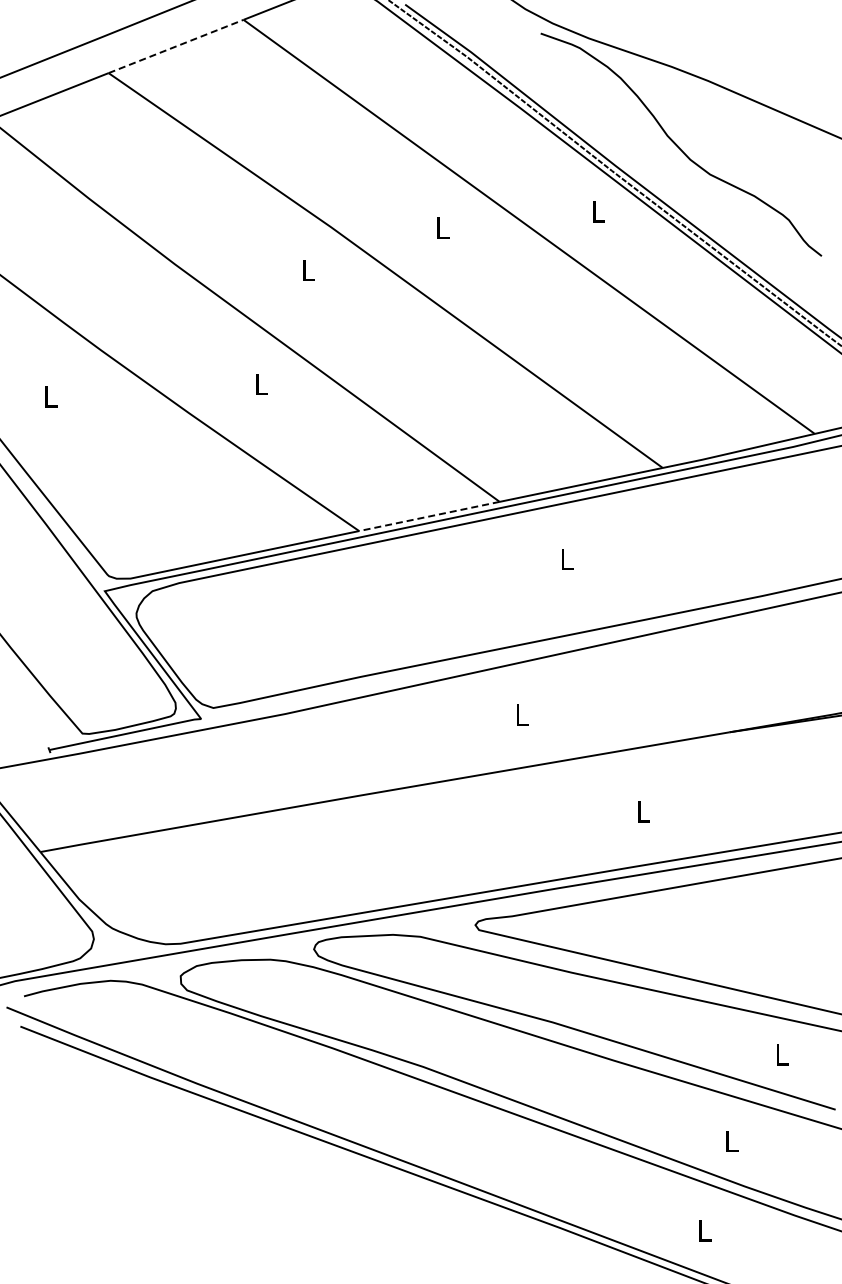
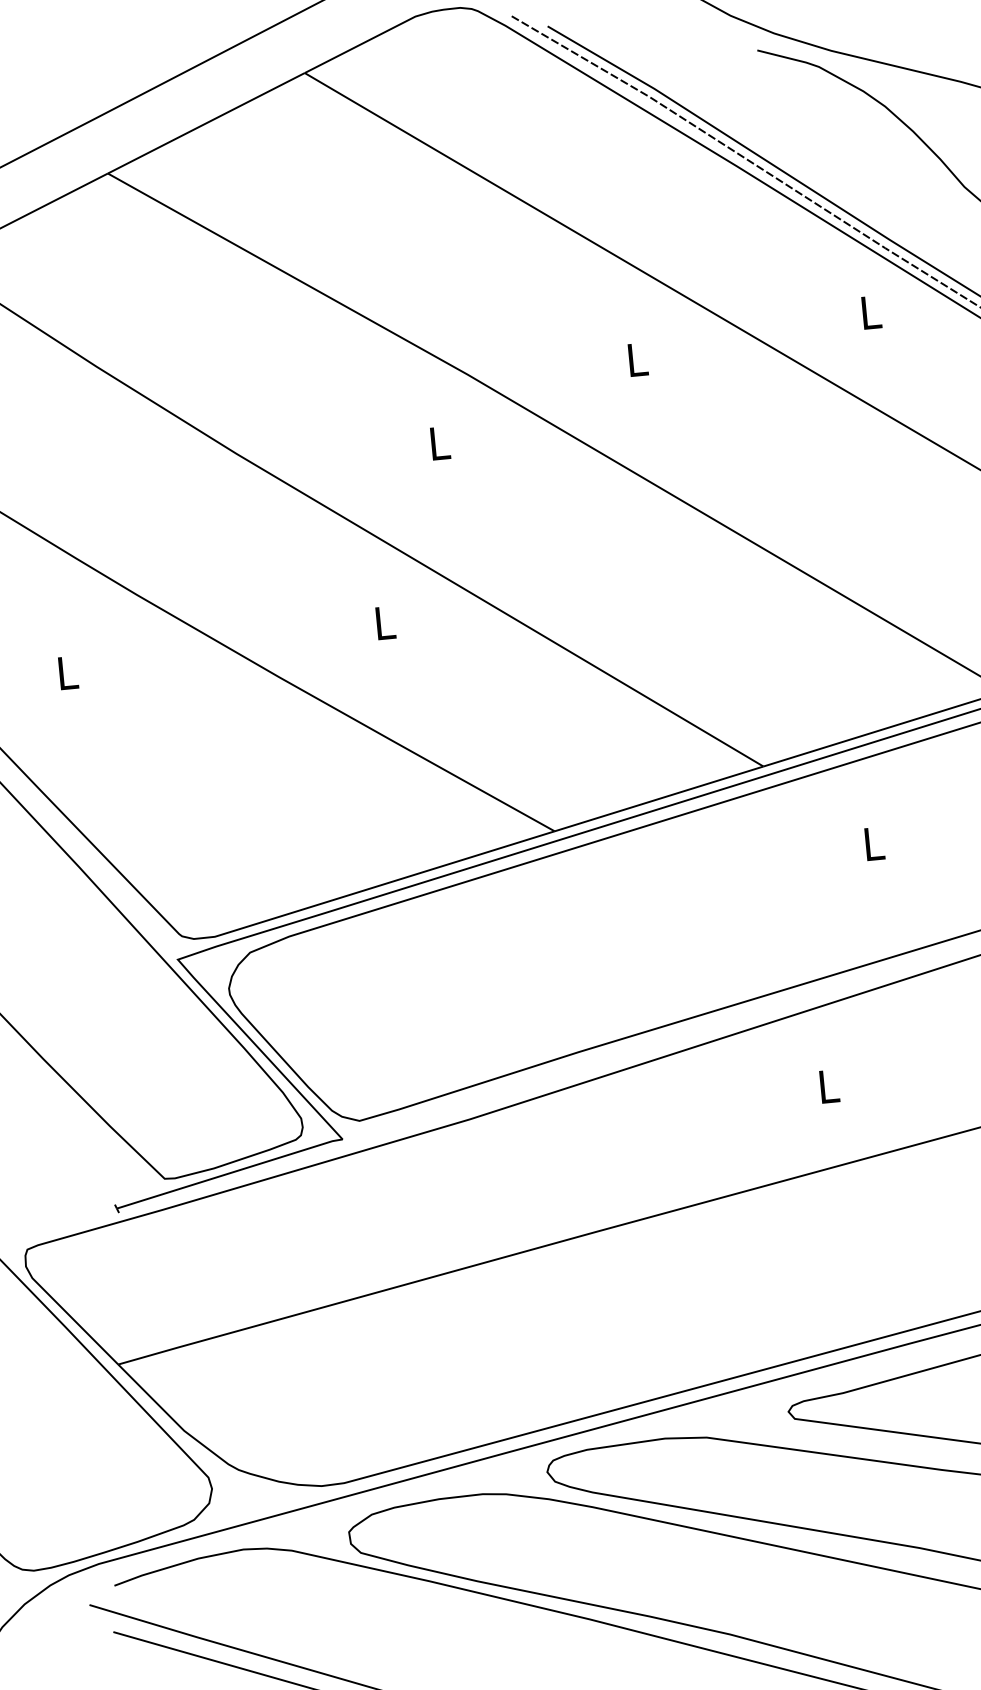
line: (176, 46) -> (206, 123), dashed -> solid
line: (429, 516) -> (659, 798), dashed -> solid

